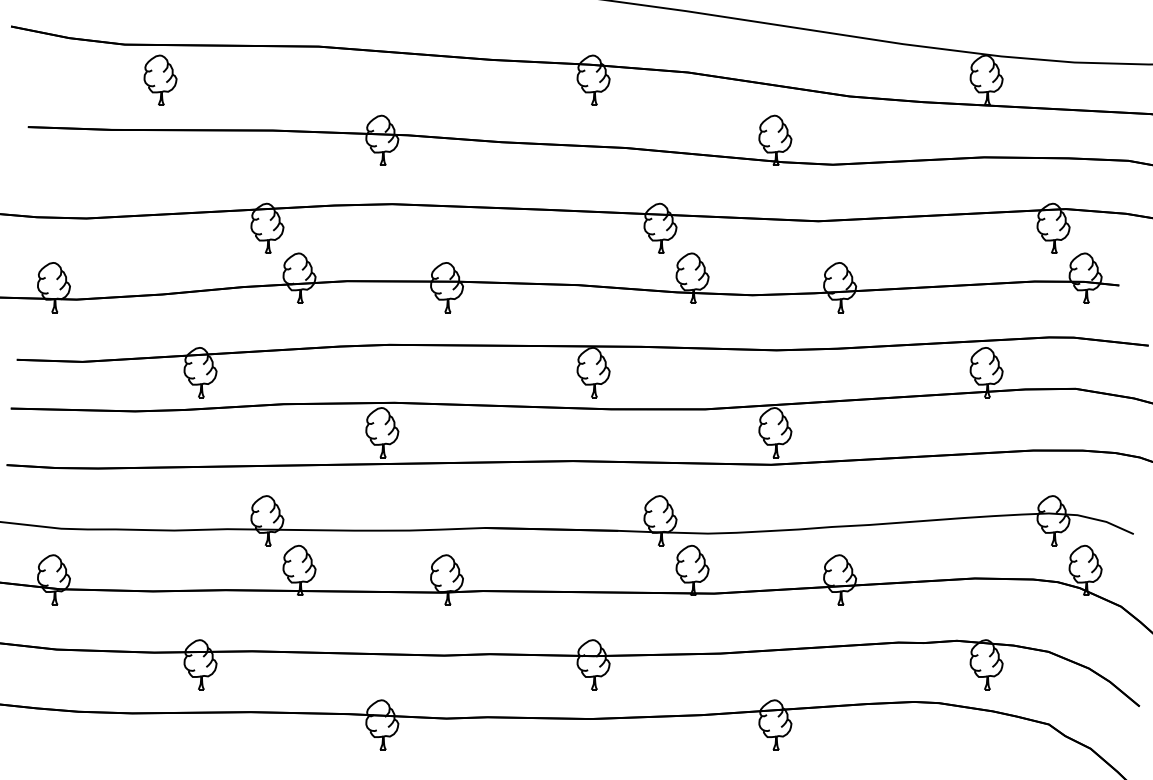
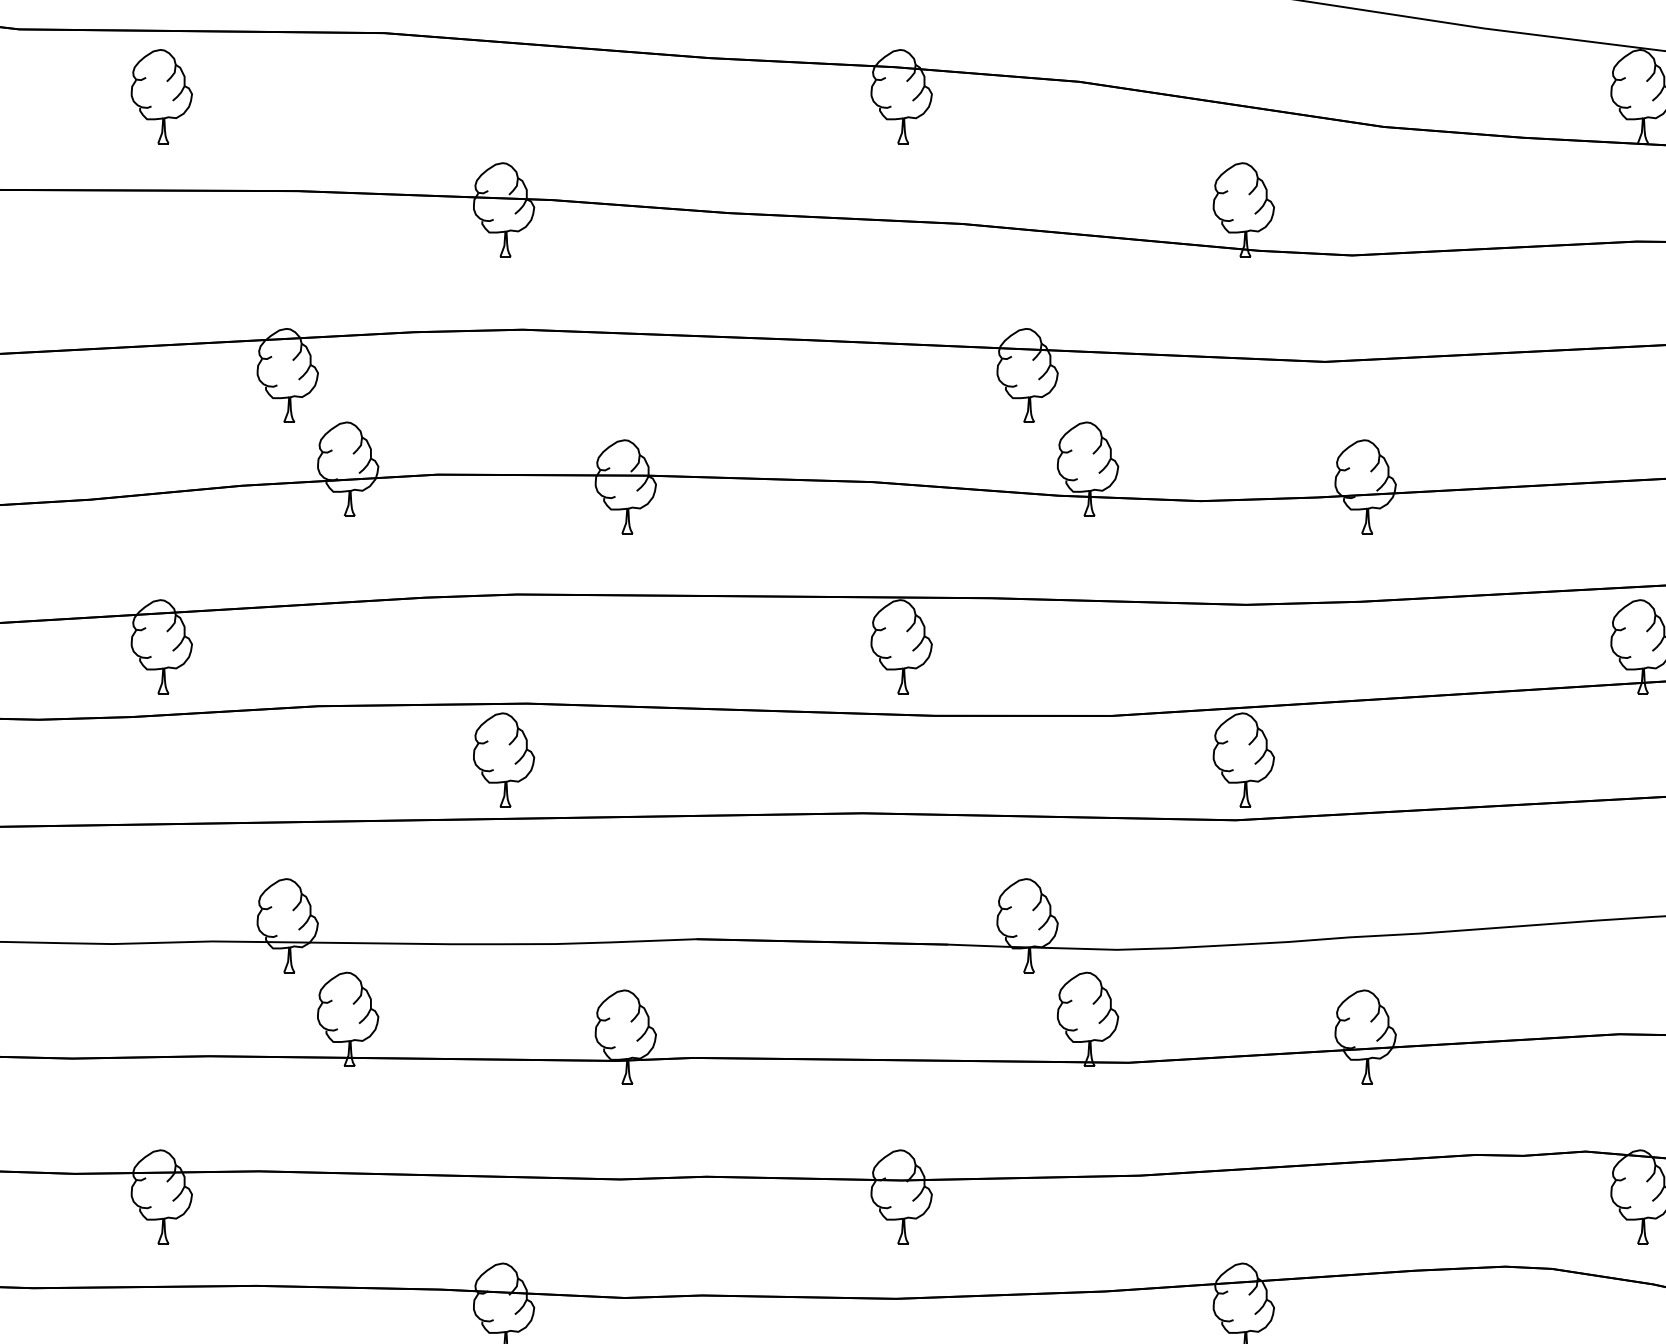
part: (160, 79) -> (161, 95), moved

